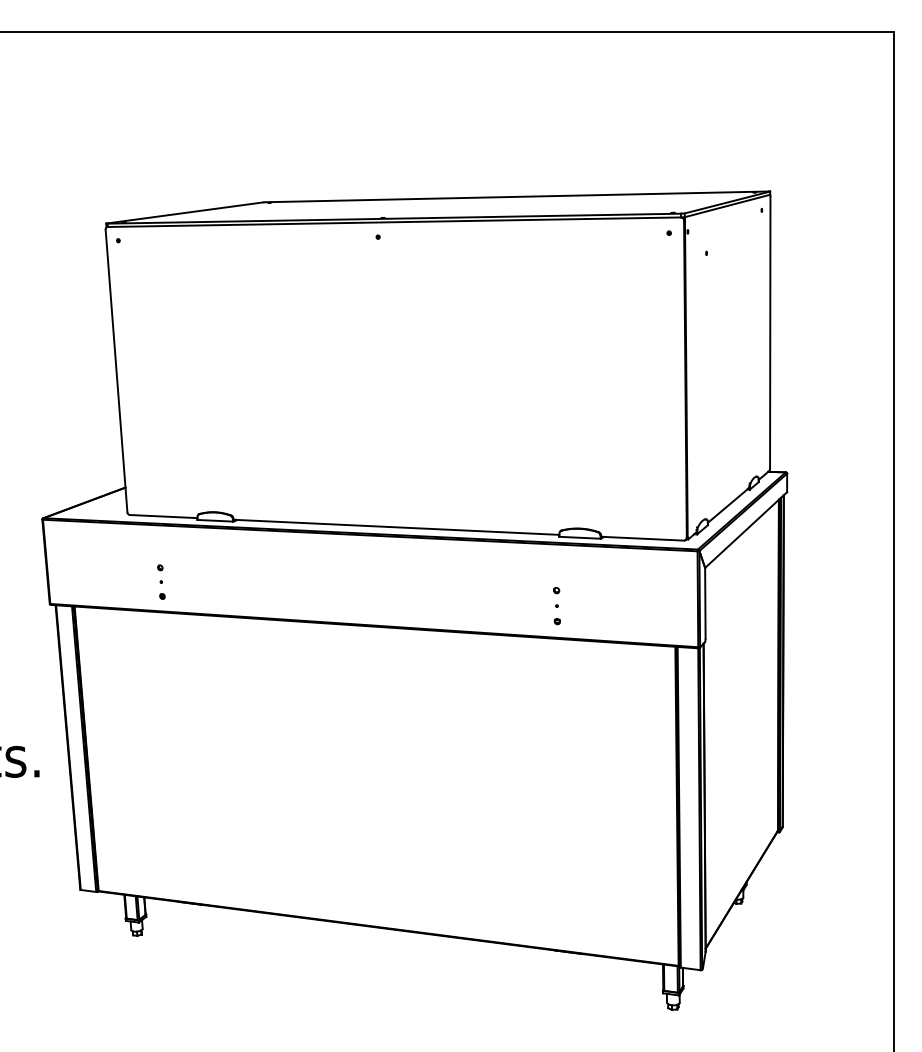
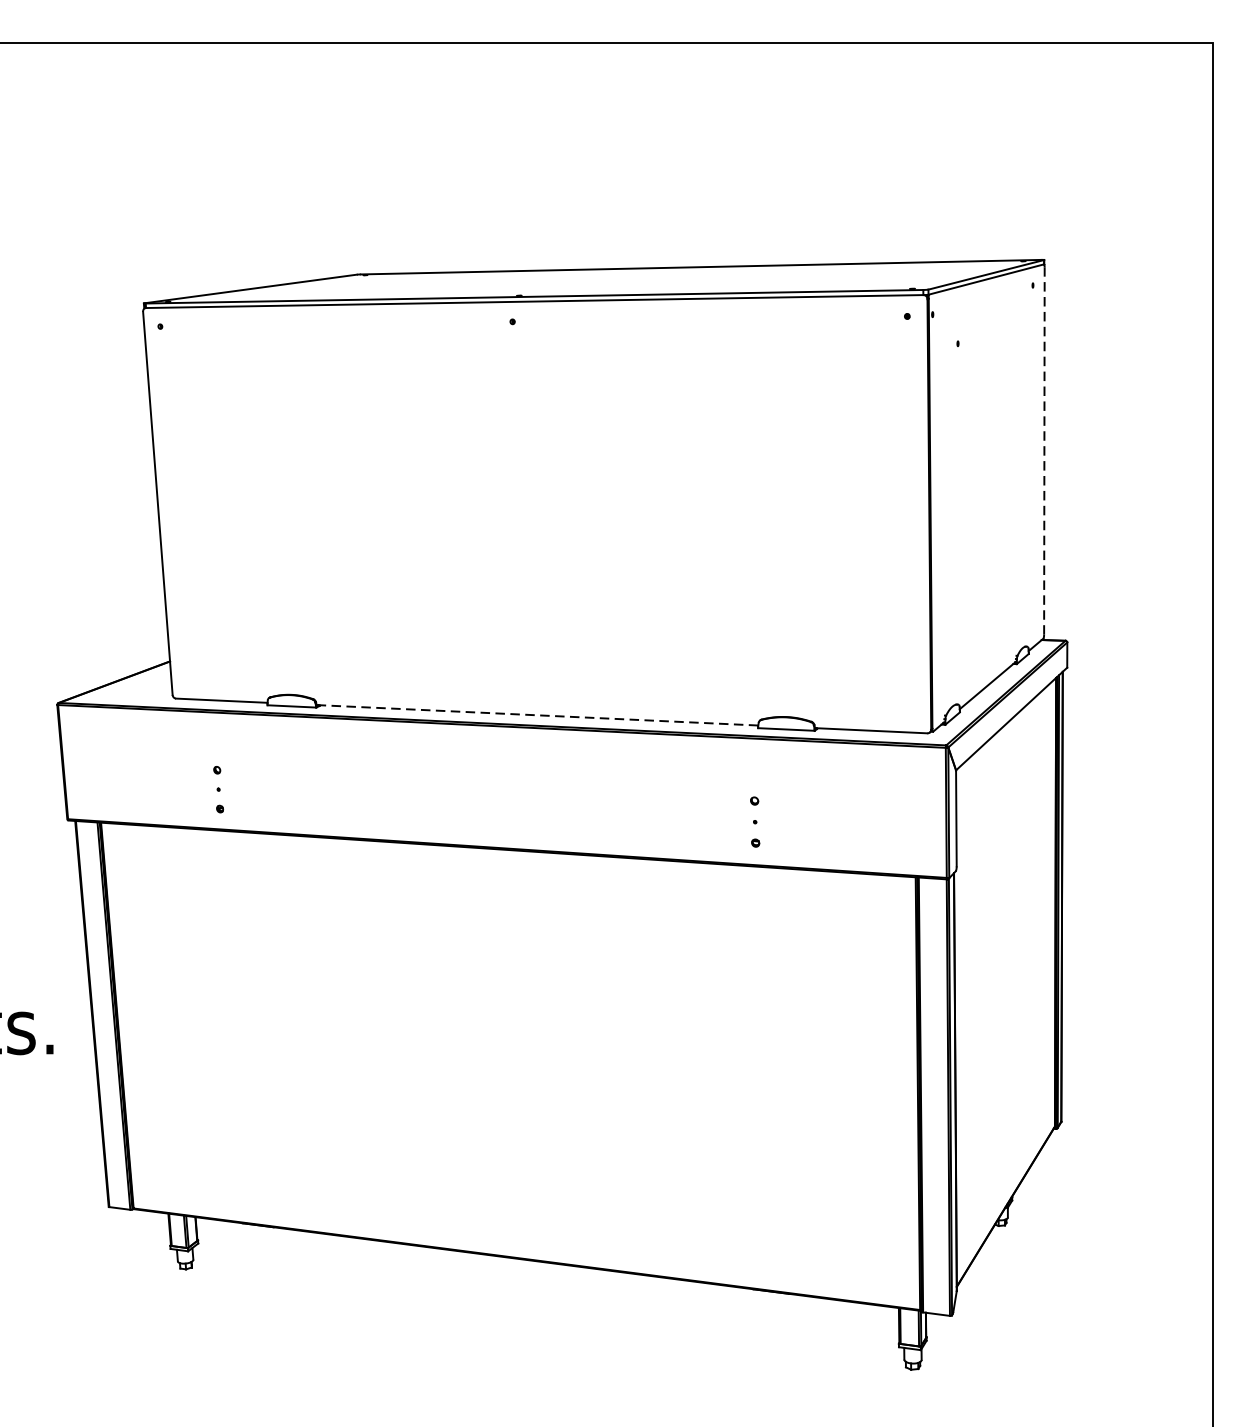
line: (770, 332) -> (1044, 451), solid -> dashed
line: (396, 527) -> (537, 715), solid -> dashed

